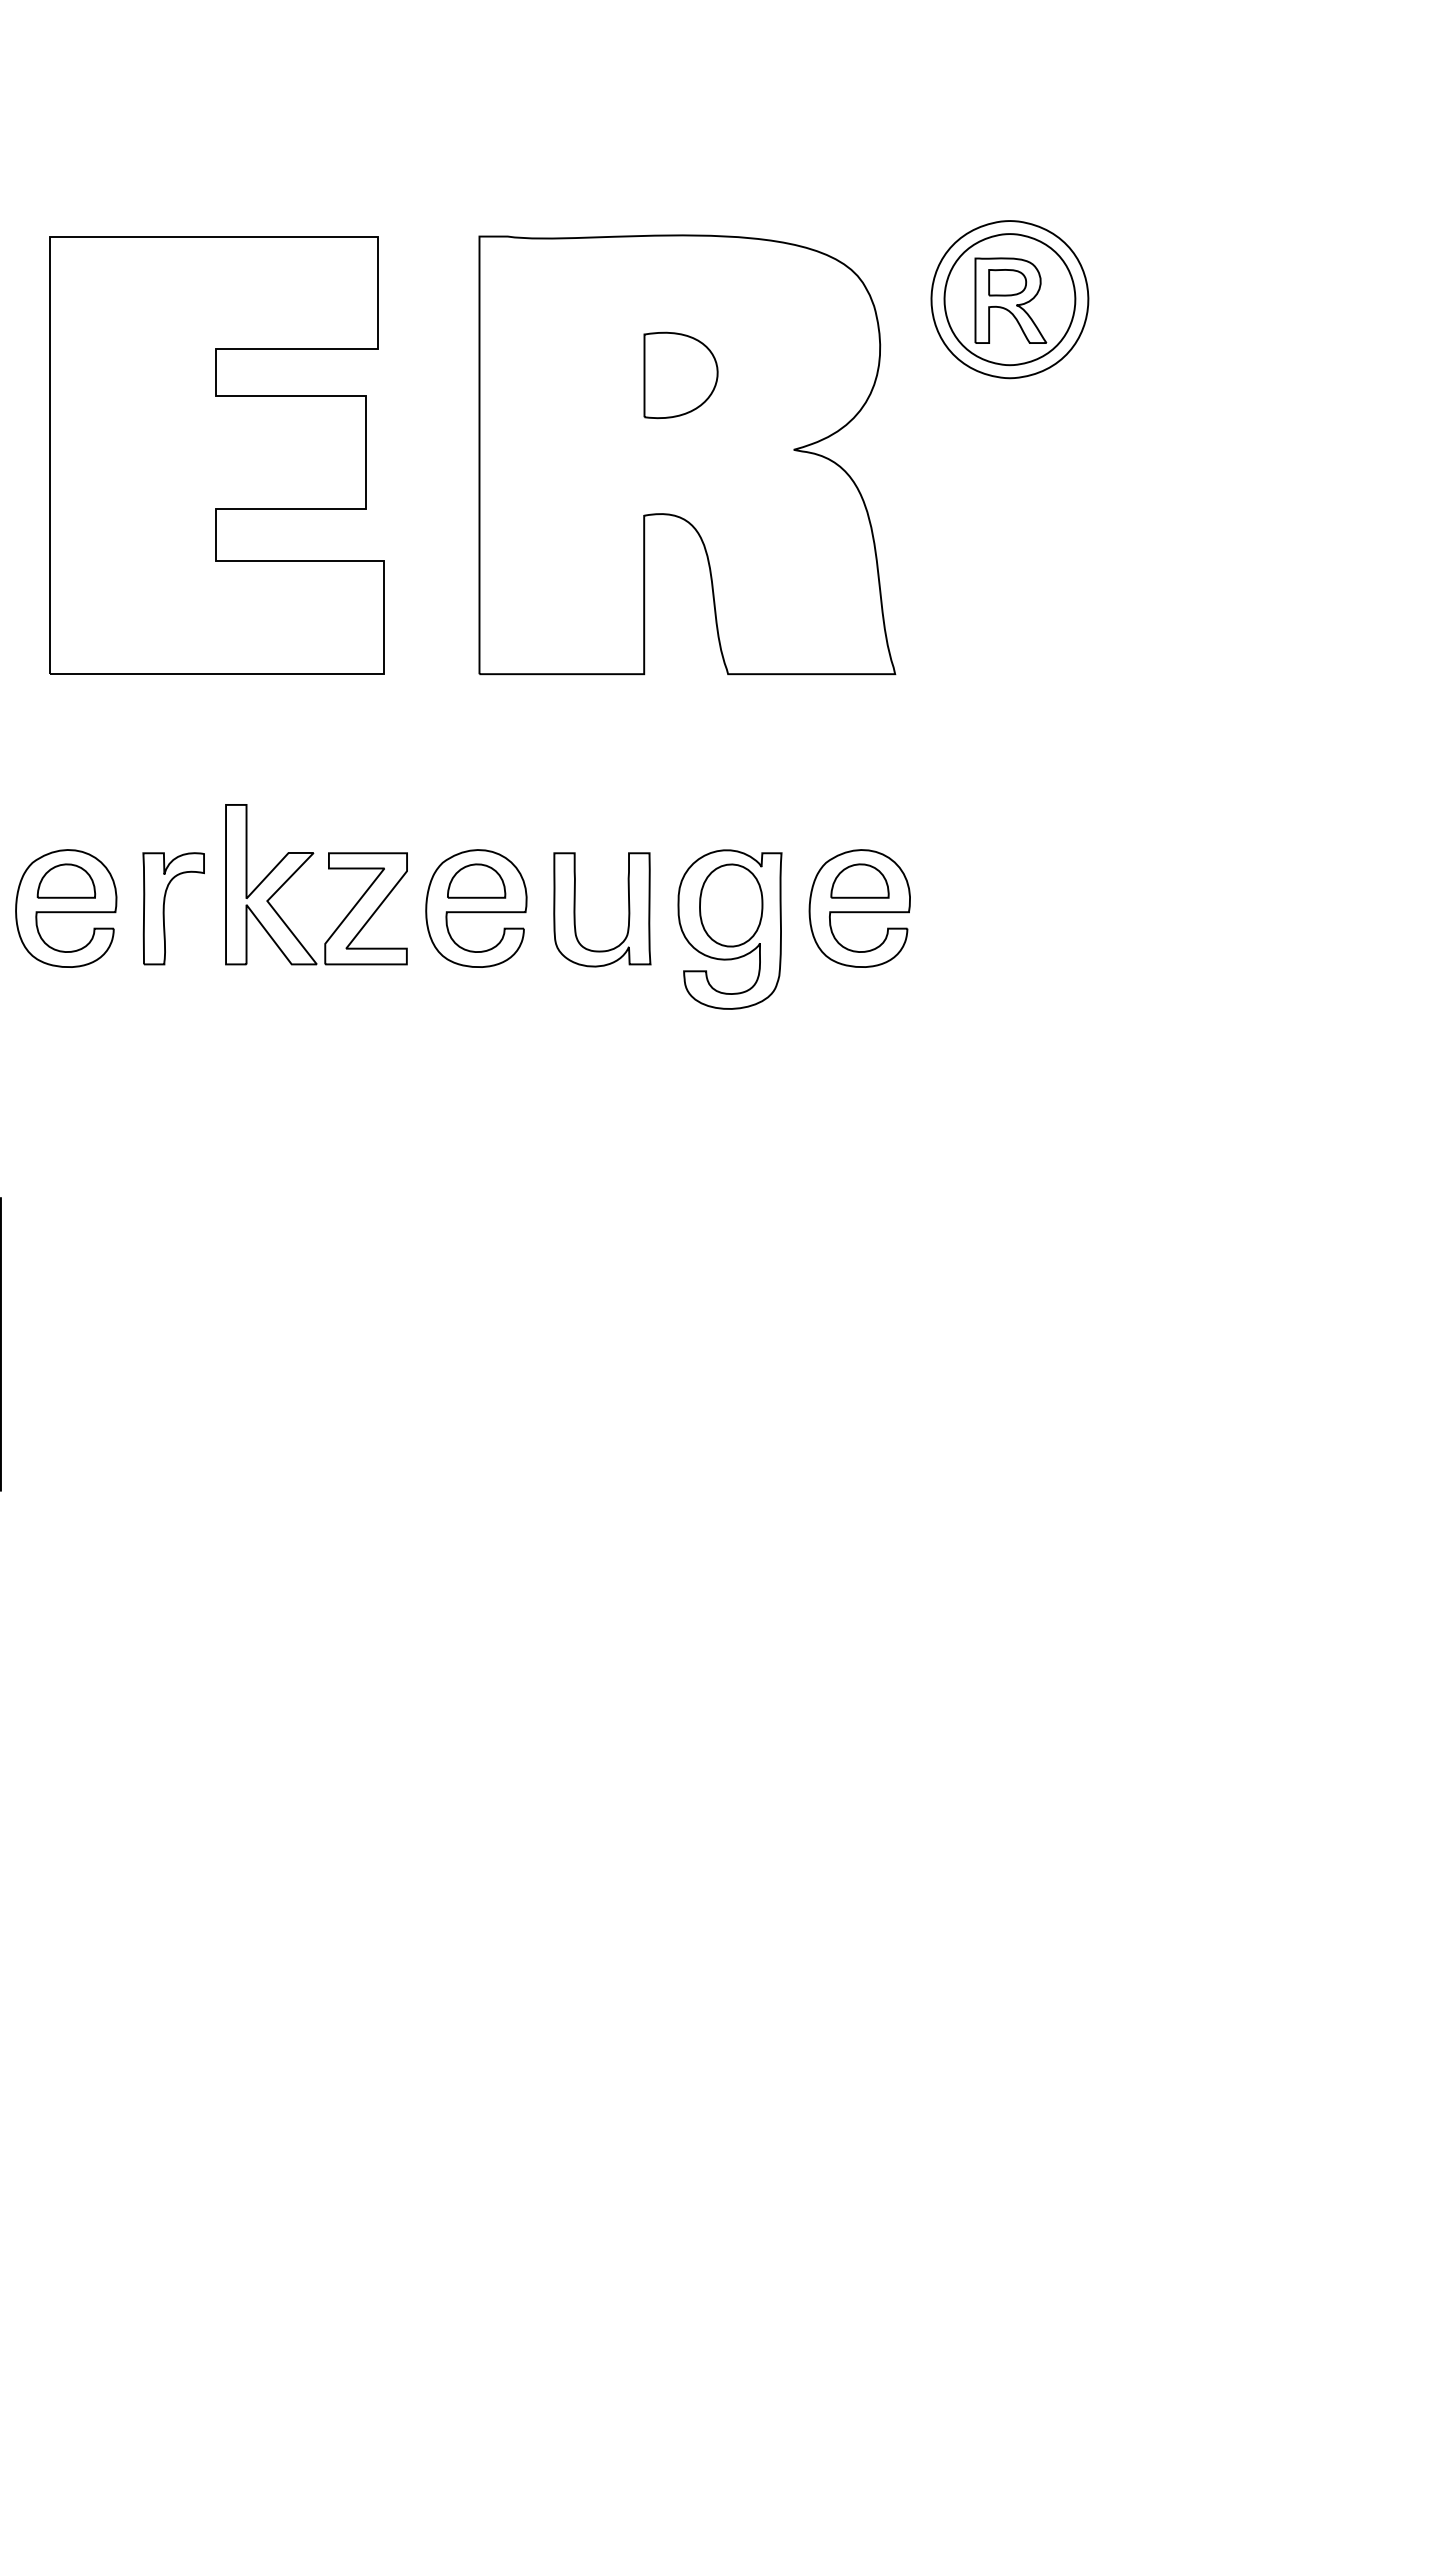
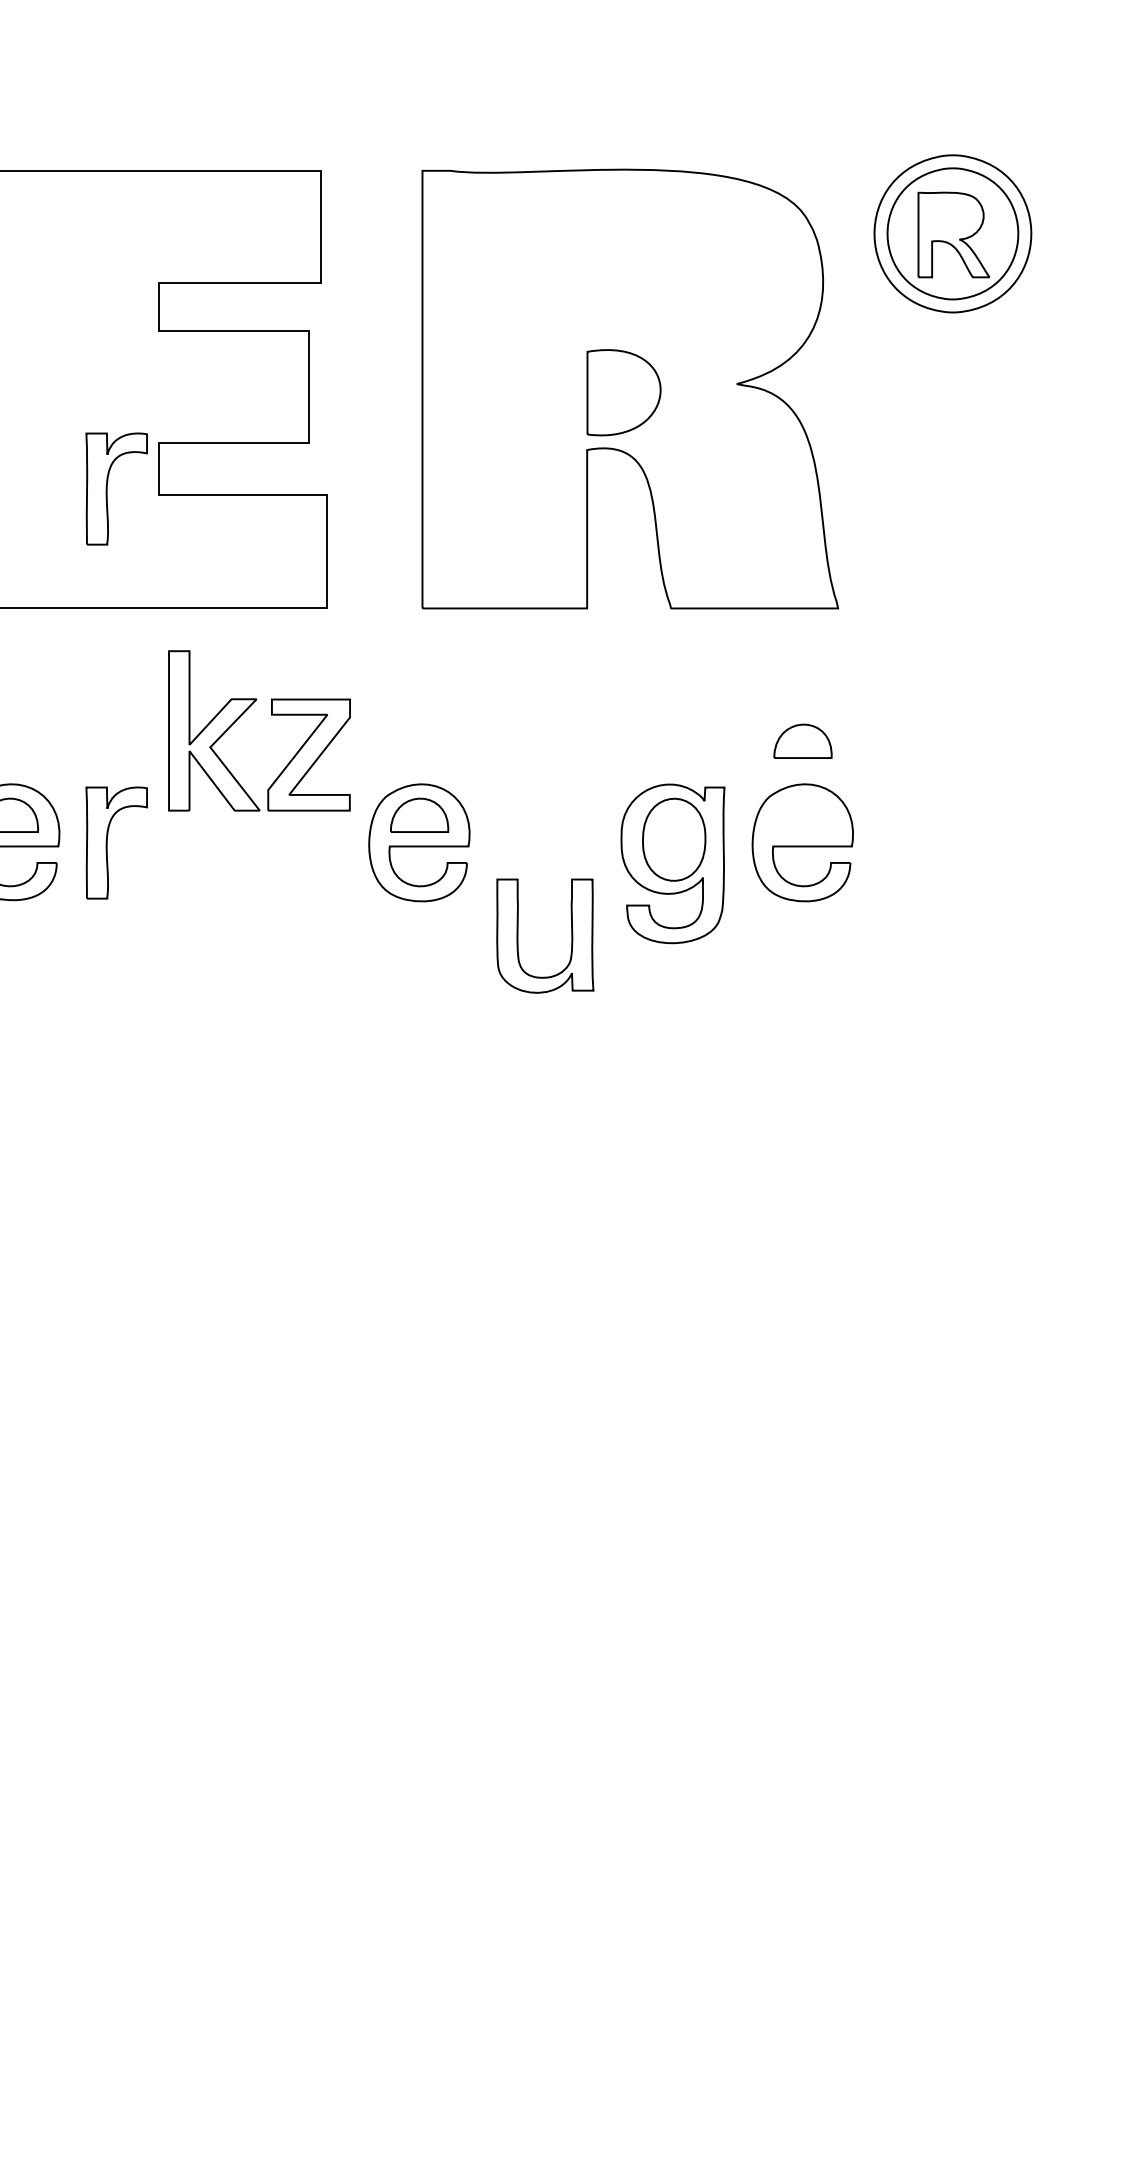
part: (1007, 282) -> (950, 216), removed
part: (680, 375) -> (623, 392), moved
part: (164, 554) -> (107, 488), added
part: (328, 869) -> (271, 715), moved
part: (859, 880) -> (802, 740), moved
part: (628, 909) -> (571, 935), moved

